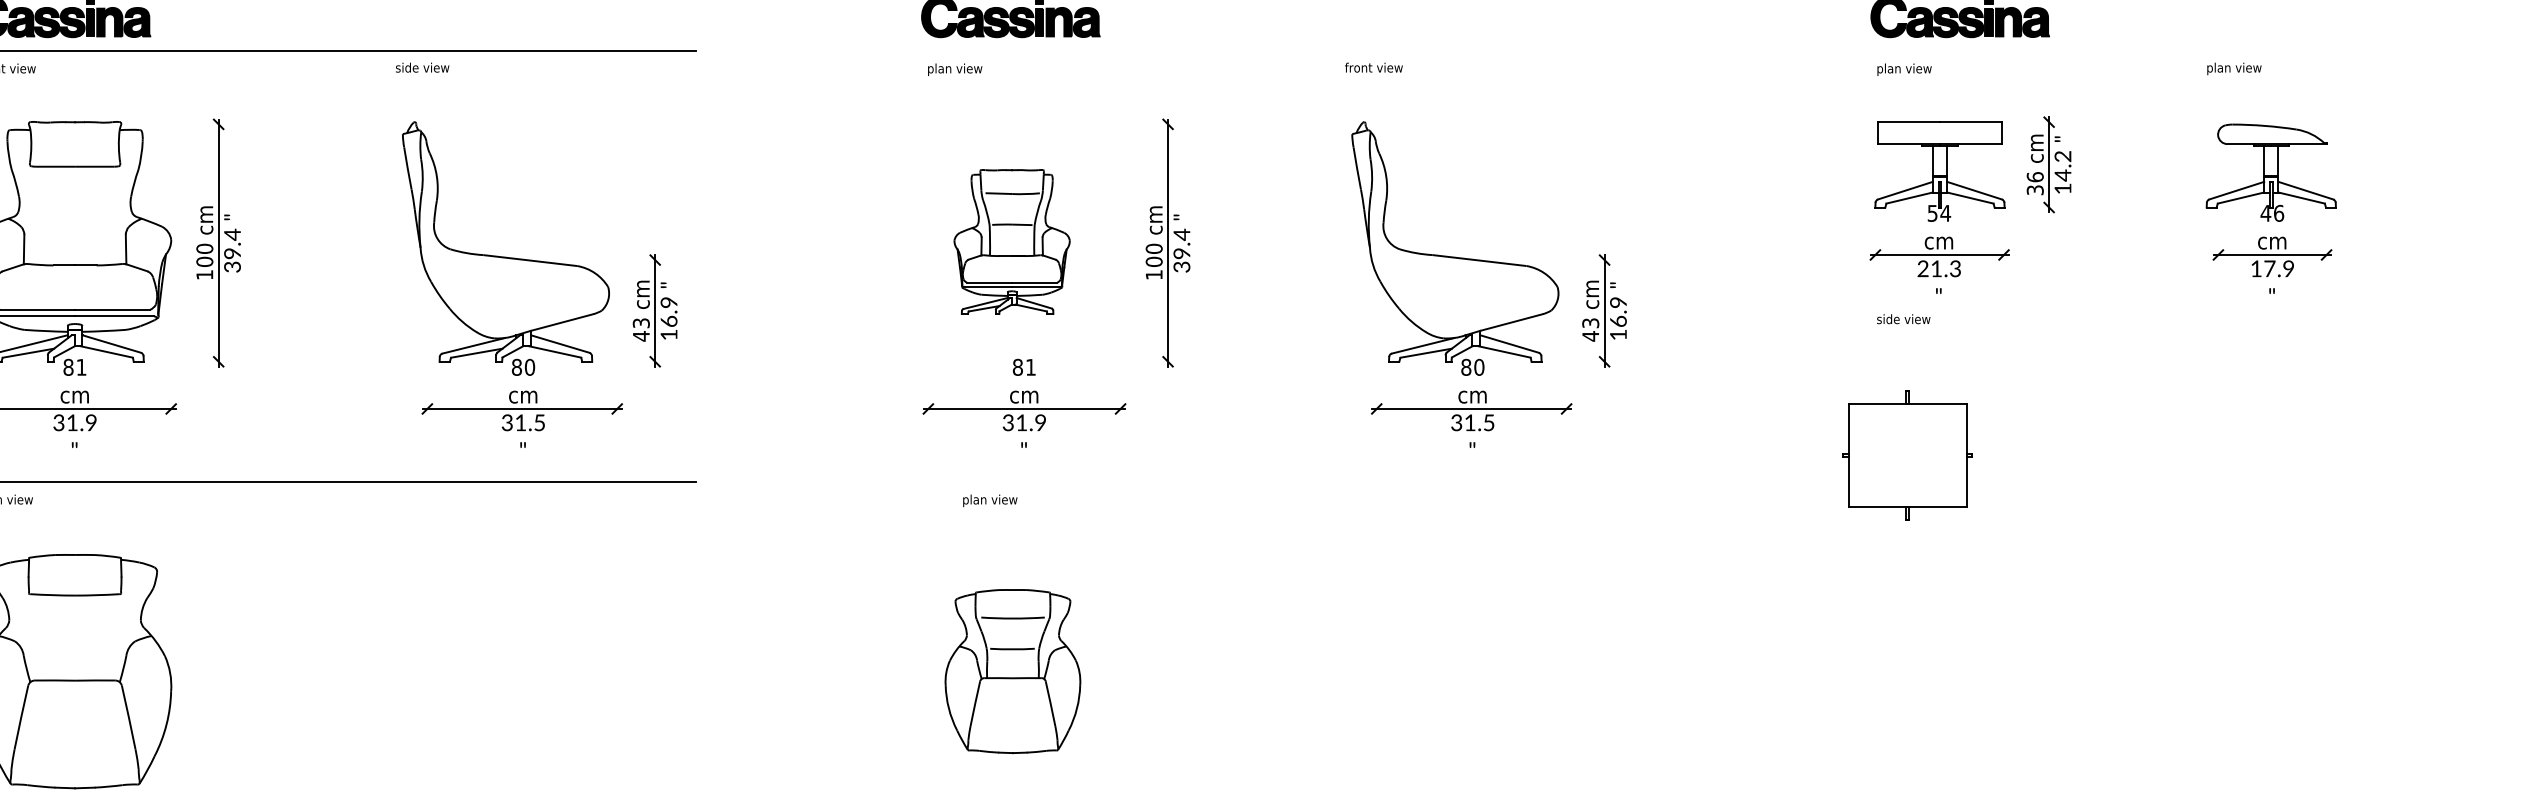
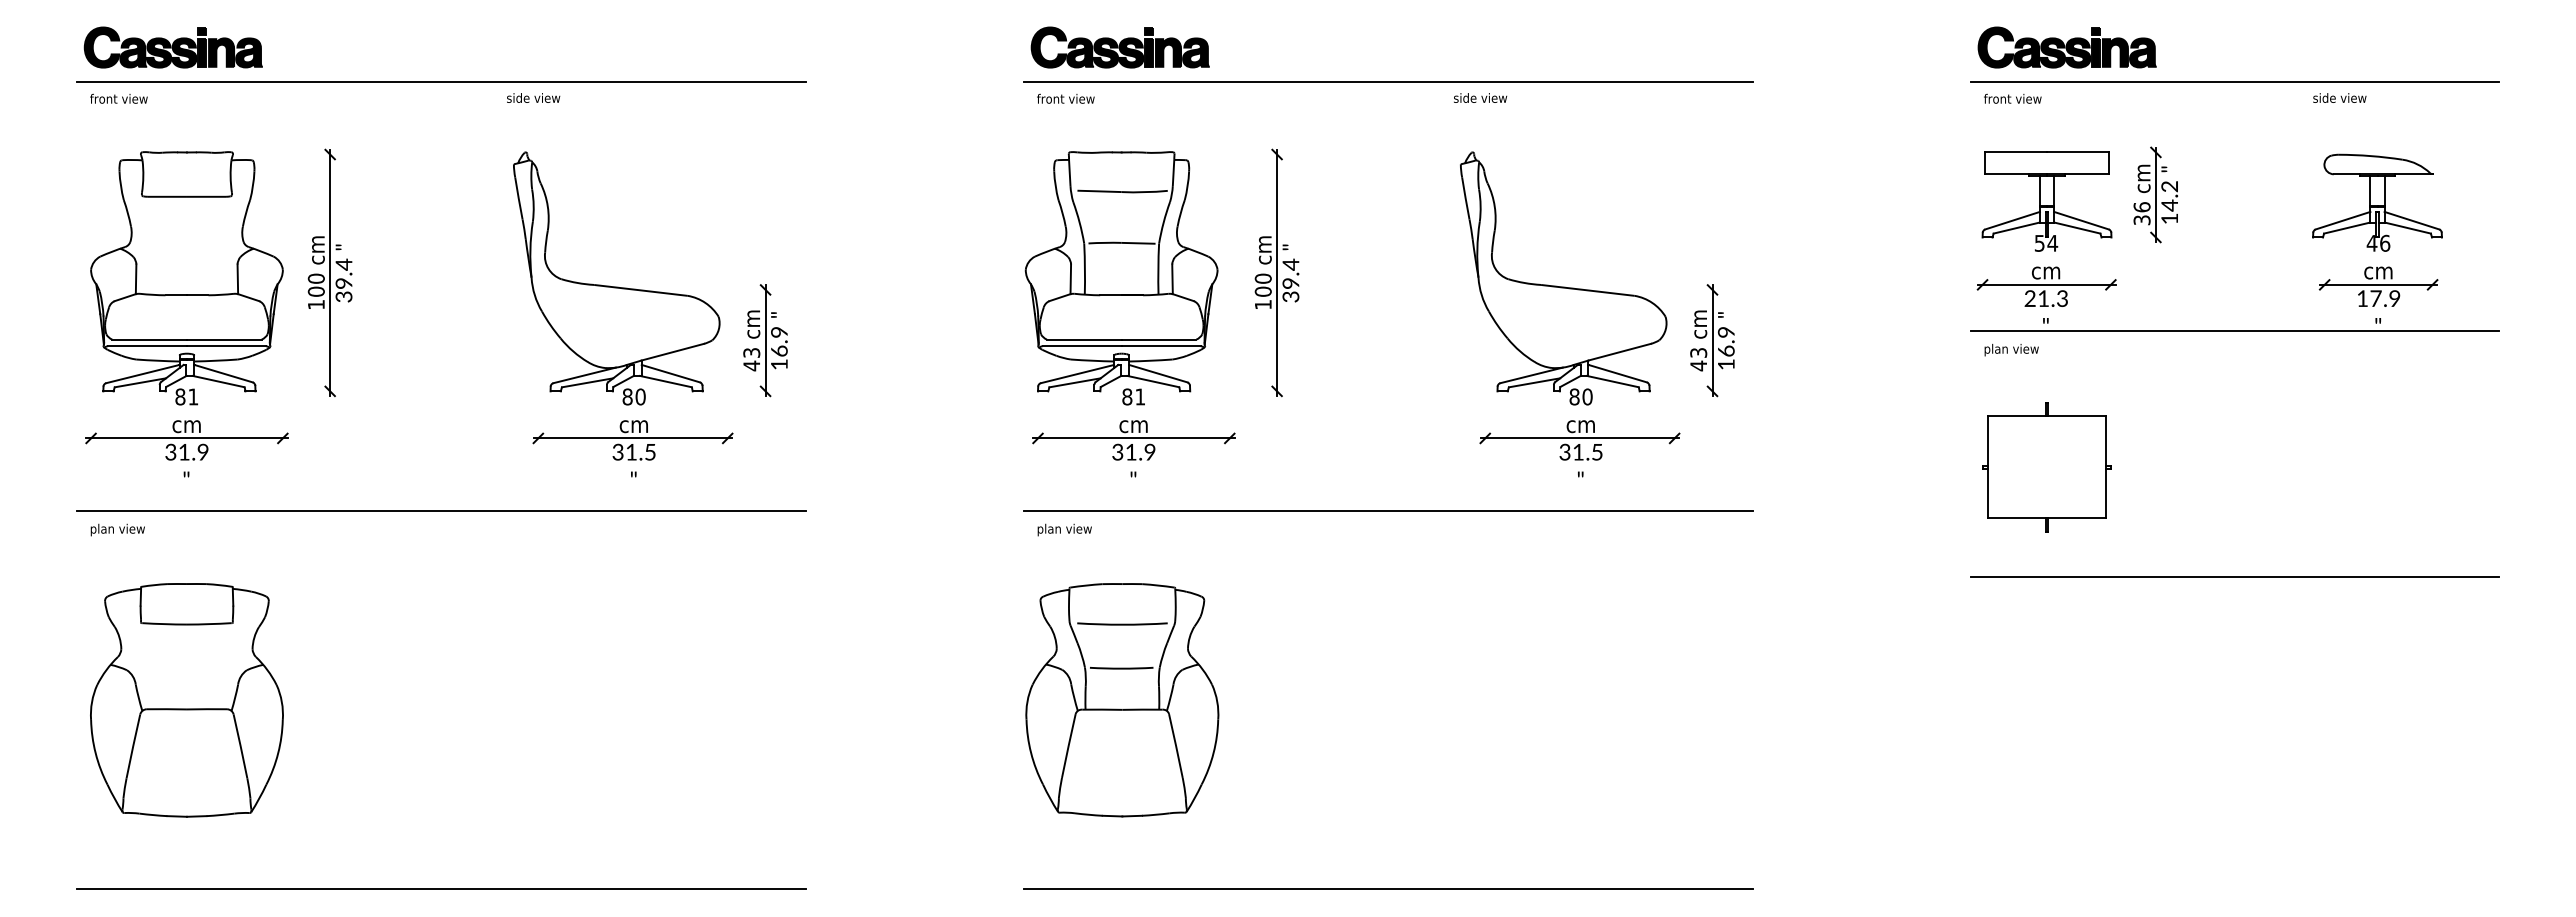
line: (1279, 51) -> (1388, 81), added
line: (2127, 51) -> (2234, 81), added
text: (1373, 67) -> (1482, 97), front view -> side view
text: (955, 69) -> (1065, 99), plan view -> front view
text: (1905, 69) -> (2012, 99), plan view -> front view
text: (2234, 69) -> (2340, 99), plan view -> side view
part: (1012, 241) -> (1121, 271), size x1.67
line: (2127, 300) -> (2234, 330), added
text: (1904, 319) -> (2011, 349), side view -> plan view
part: (1907, 456) -> (2046, 467), moved
line: (1279, 481) -> (1388, 510), added
text: (989, 500) -> (1064, 529), moved
line: (2127, 547) -> (2234, 576), added
part: (1013, 671) -> (1122, 700), size x1.43

